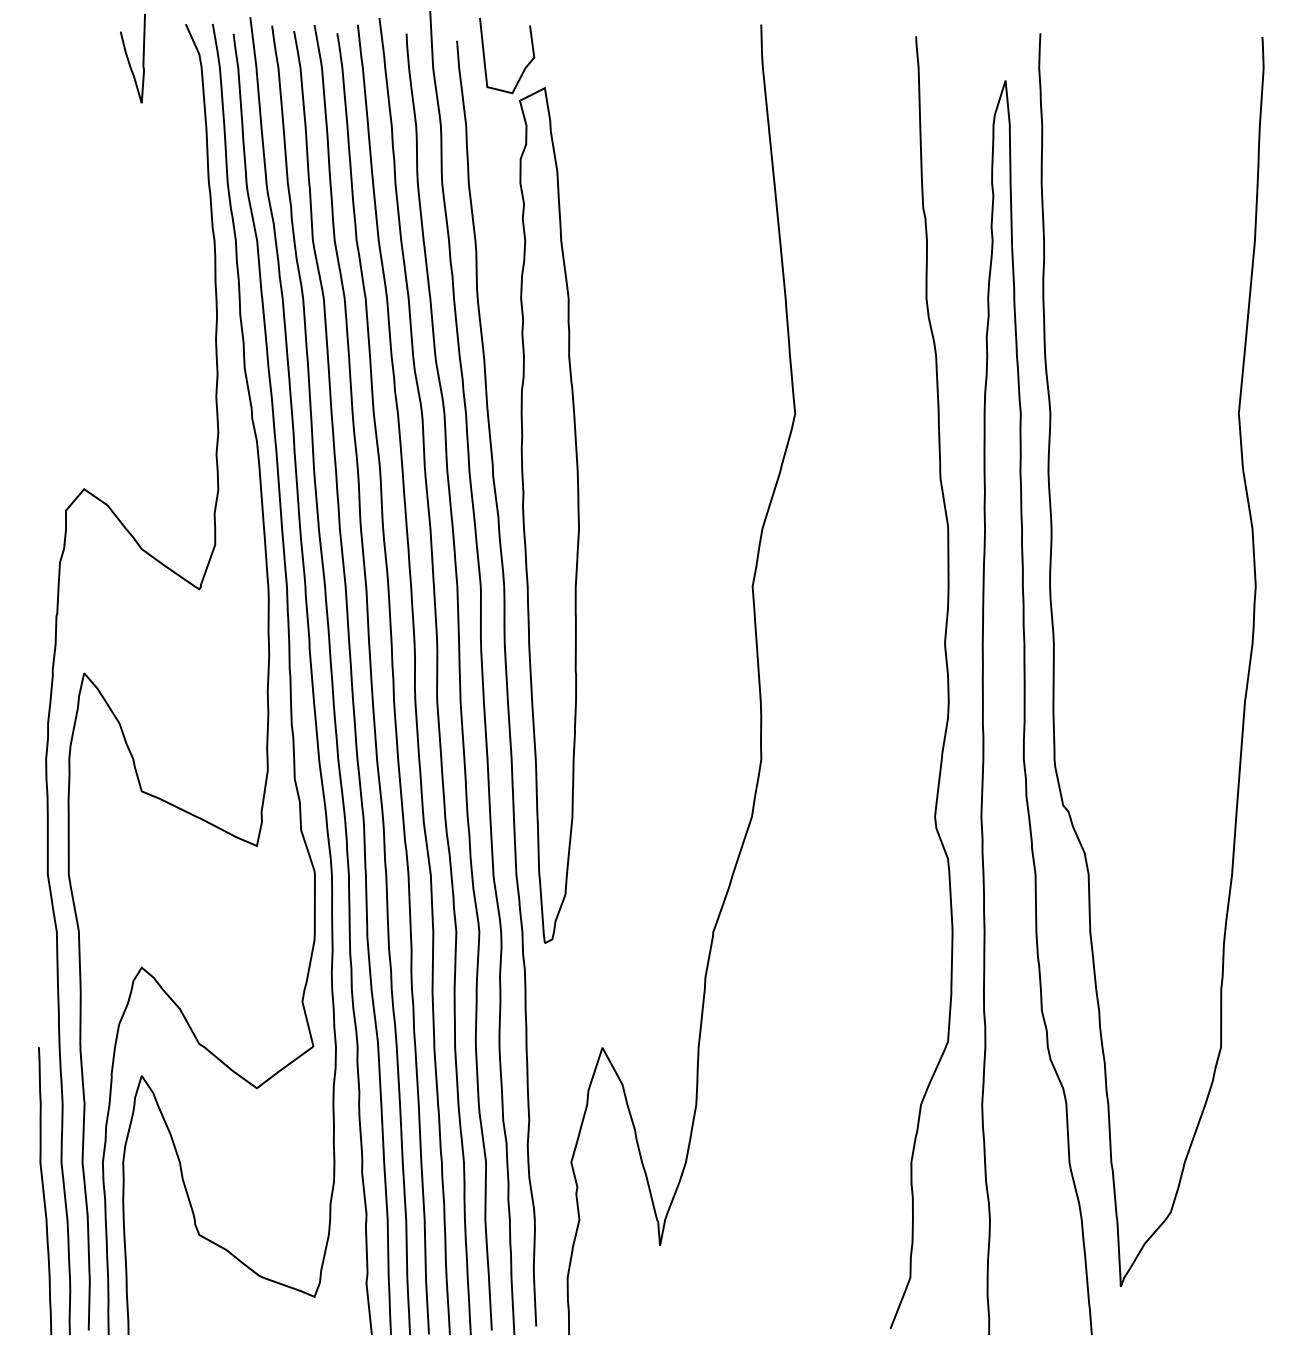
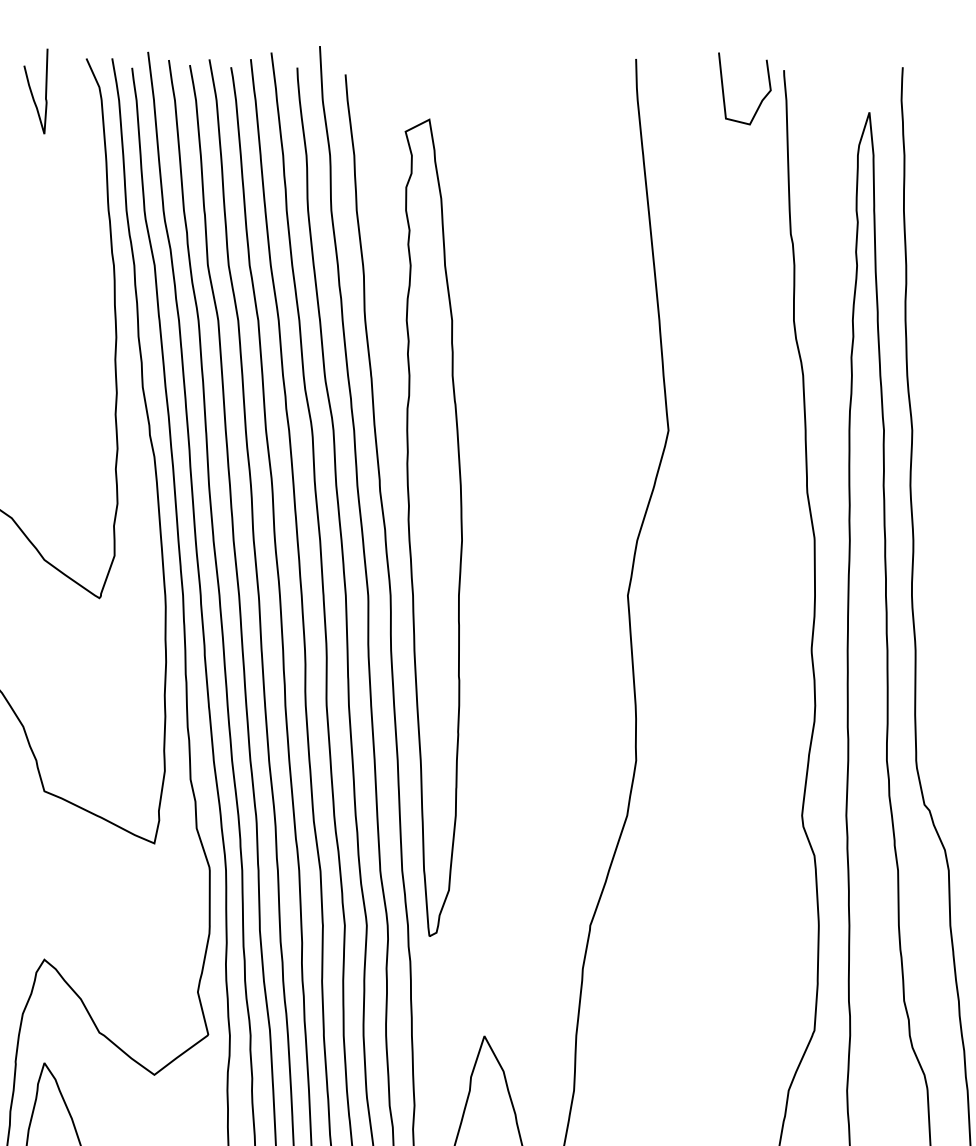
curve: (524, 67) -> (761, 99), moved

